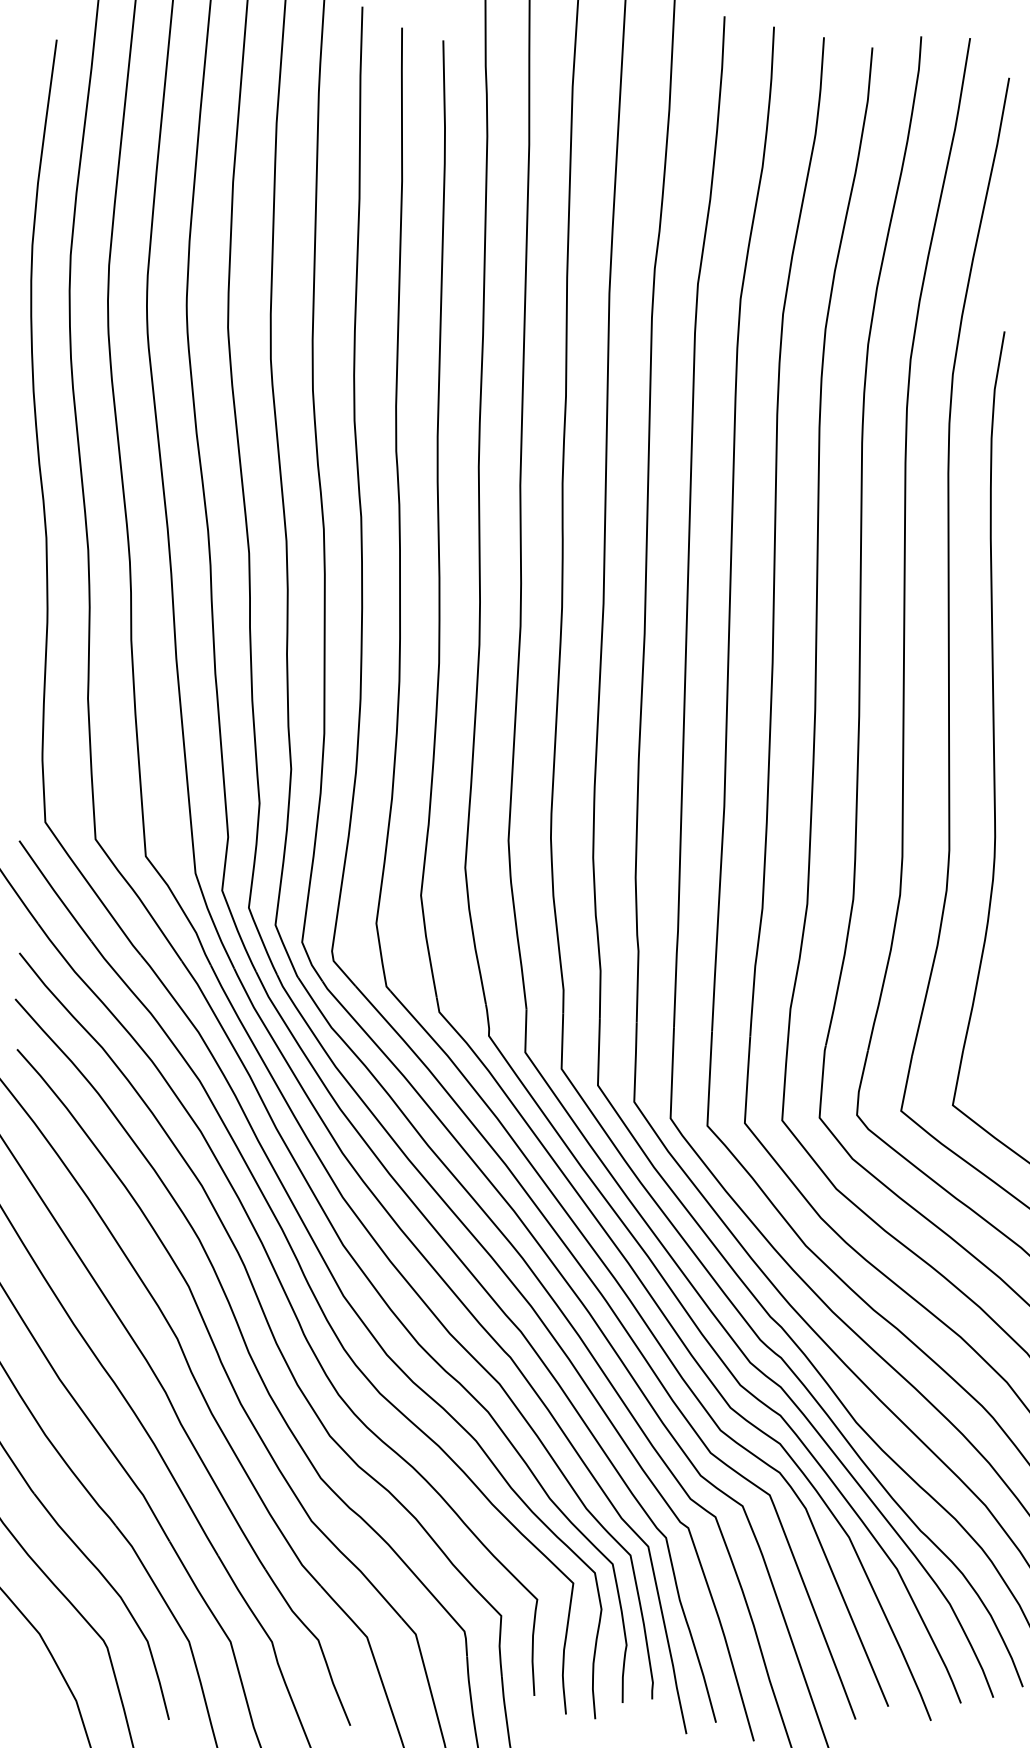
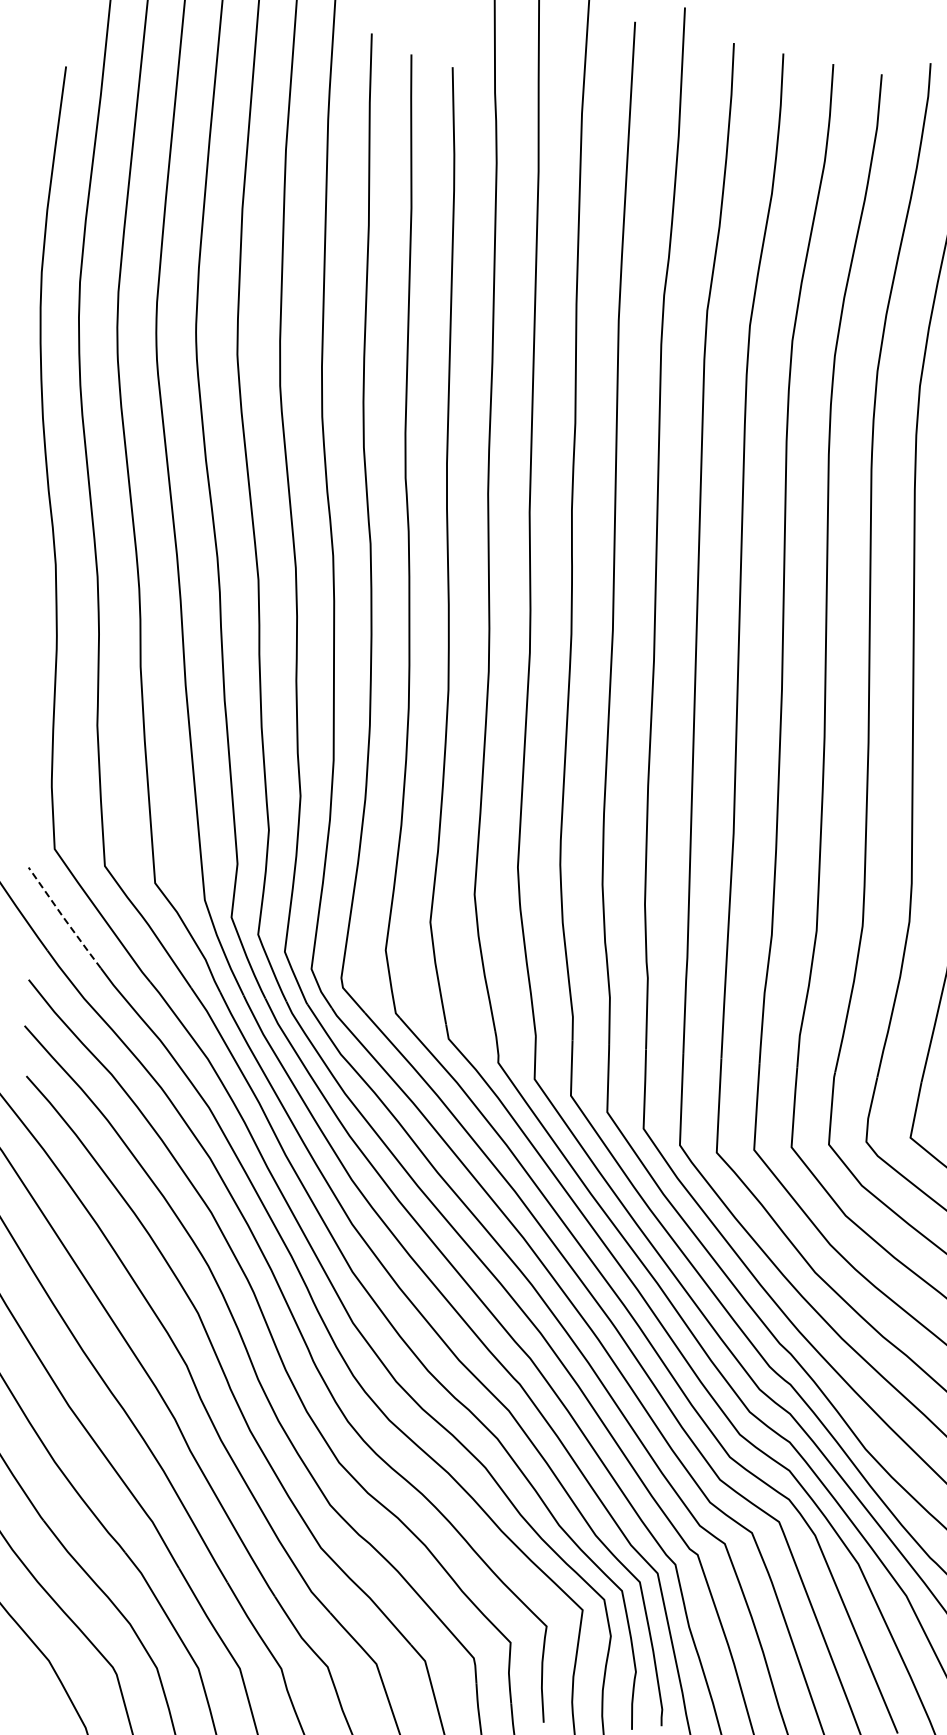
line: (54, 891) -> (63, 918), solid -> dashed

